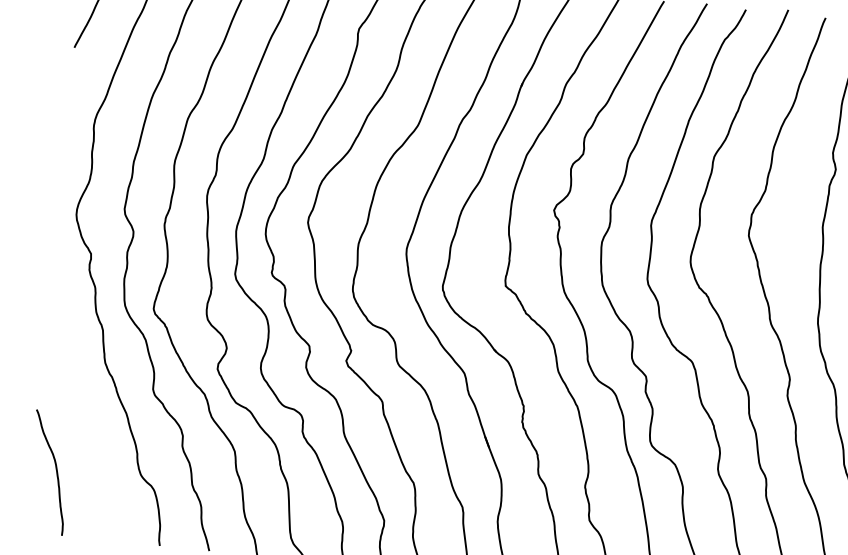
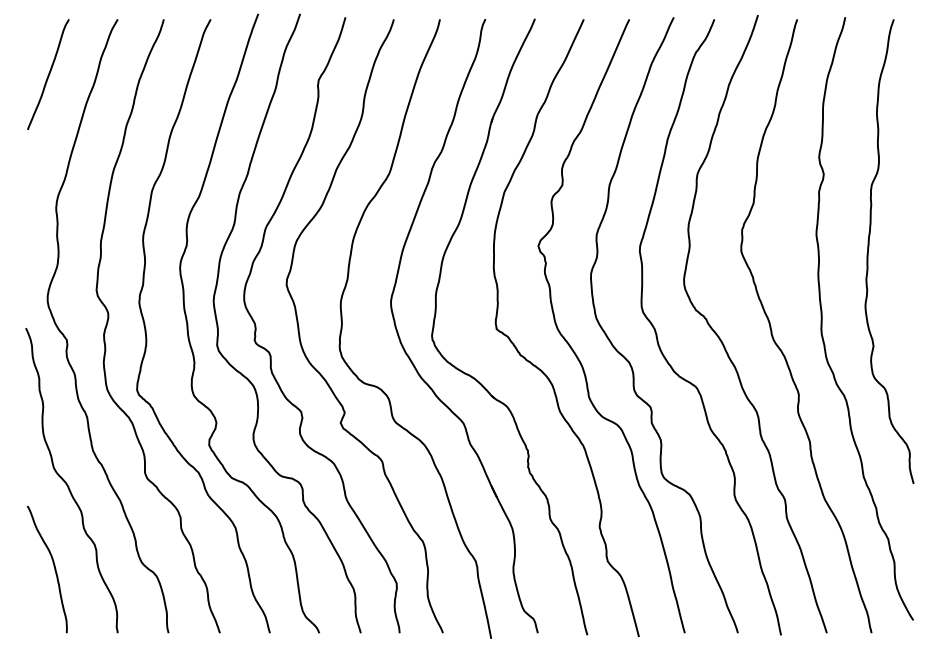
curve: (77, 391) -> (67, 483), added

